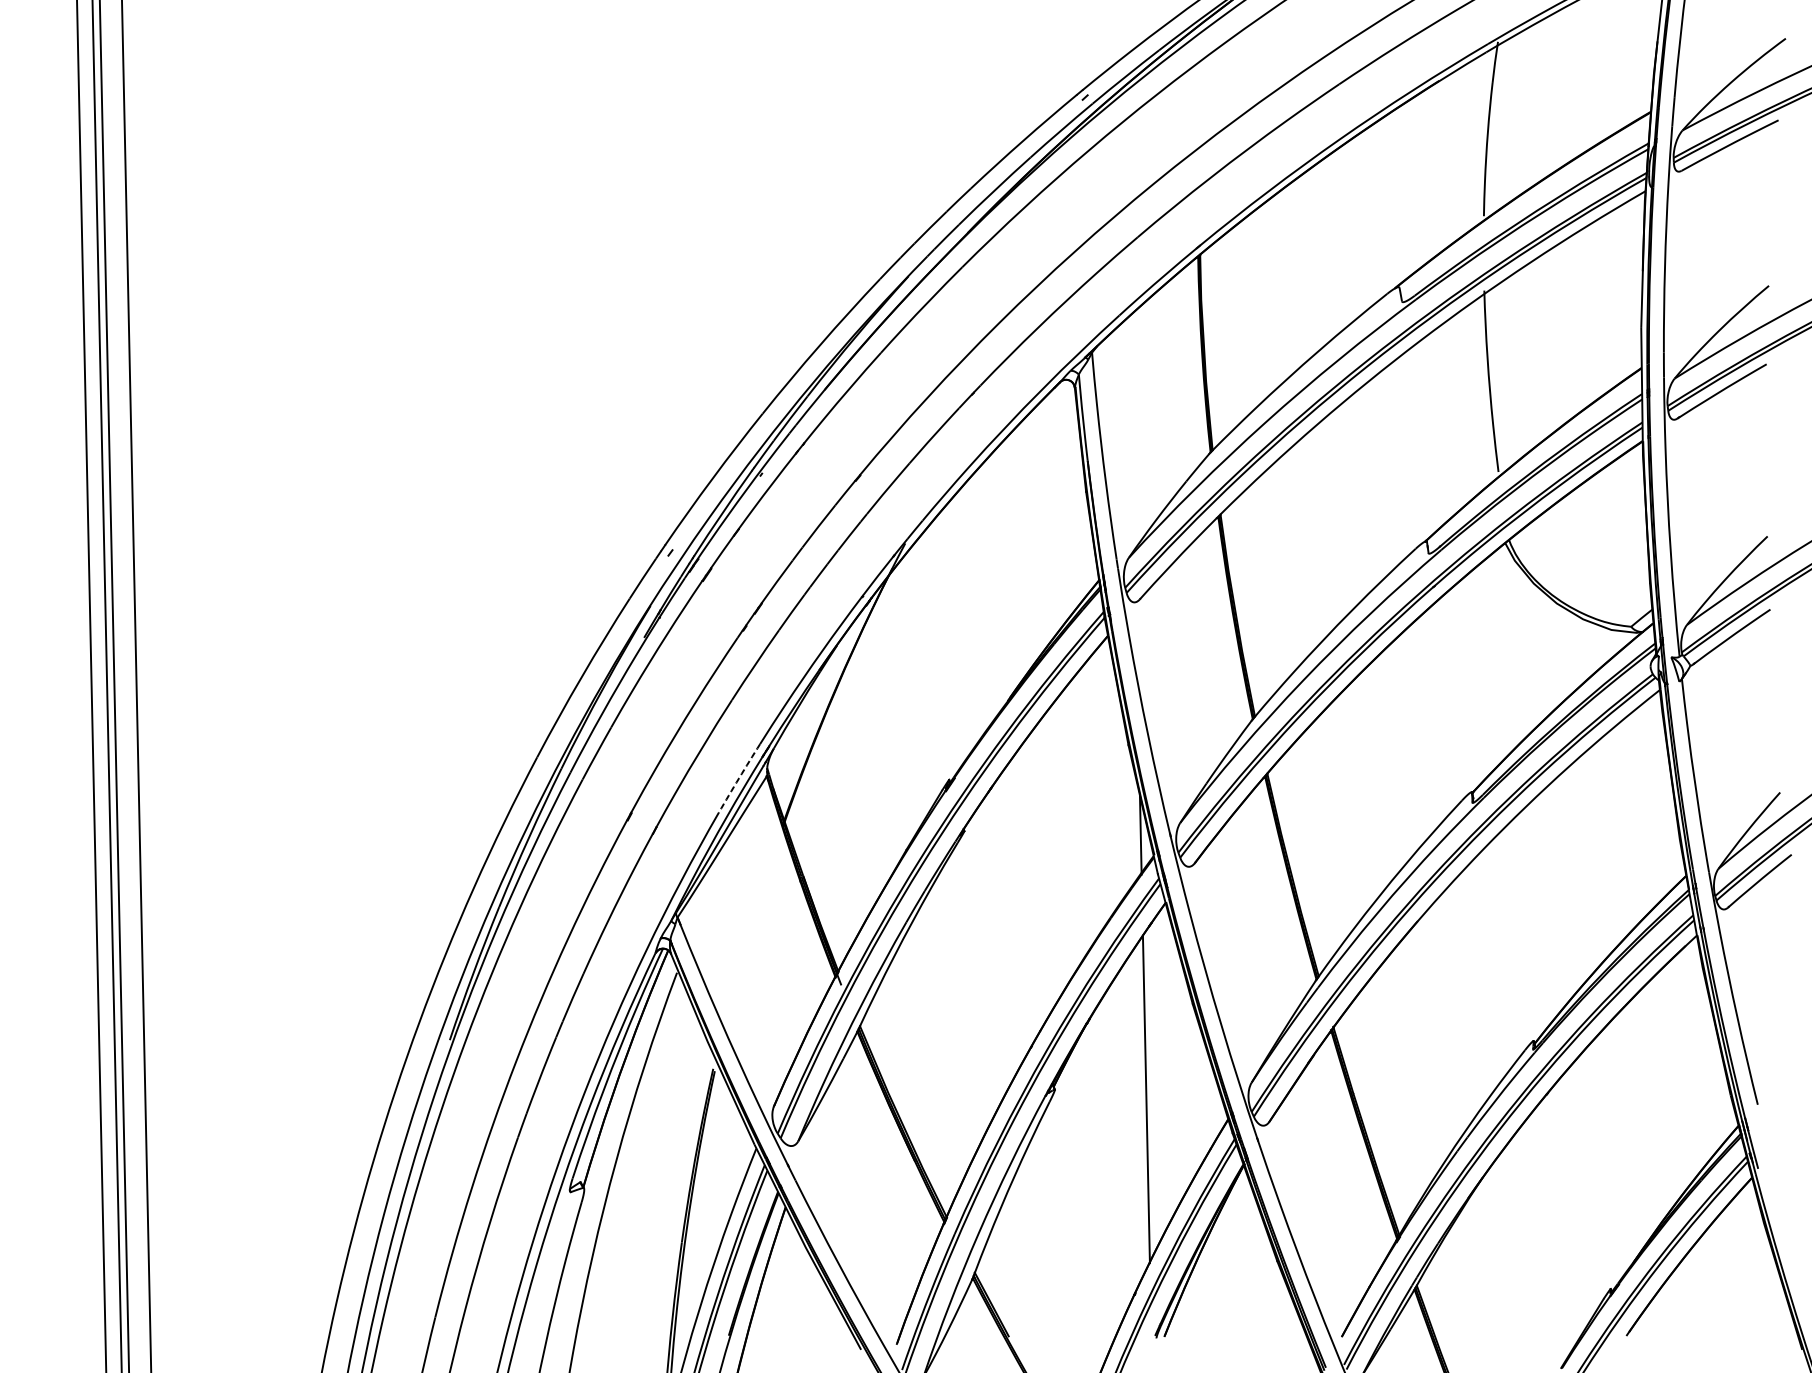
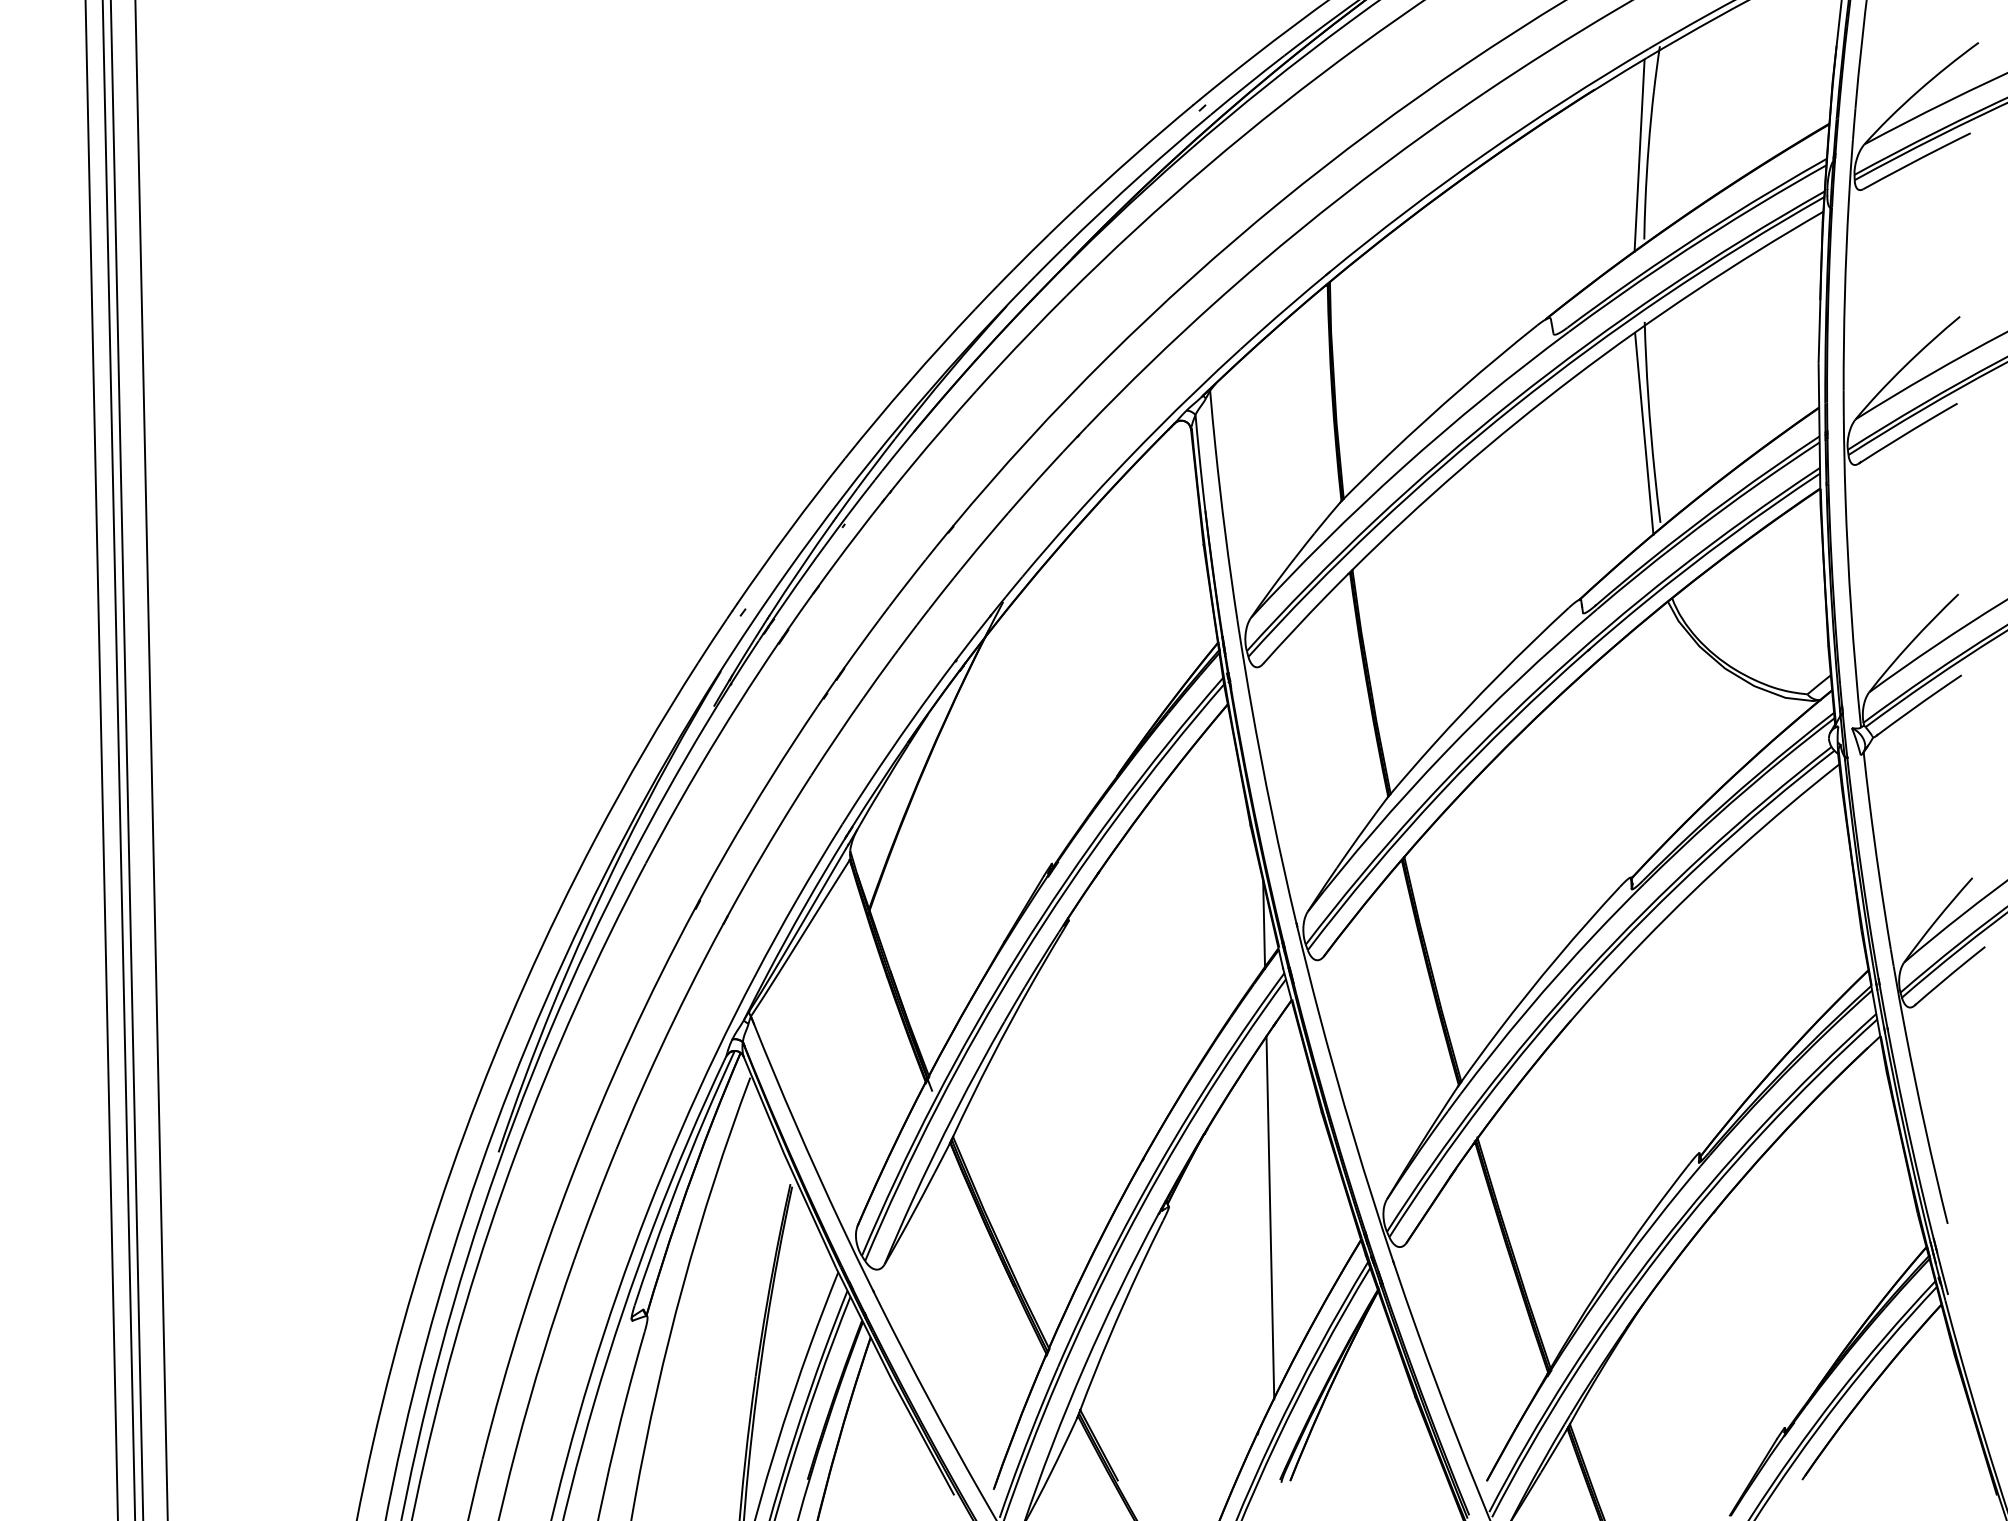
line: (1479, 140) -> (1639, 155), added
line: (1484, 391) -> (1644, 433), added
arc: (739, 778) -> (819, 862), dashed -> solid

